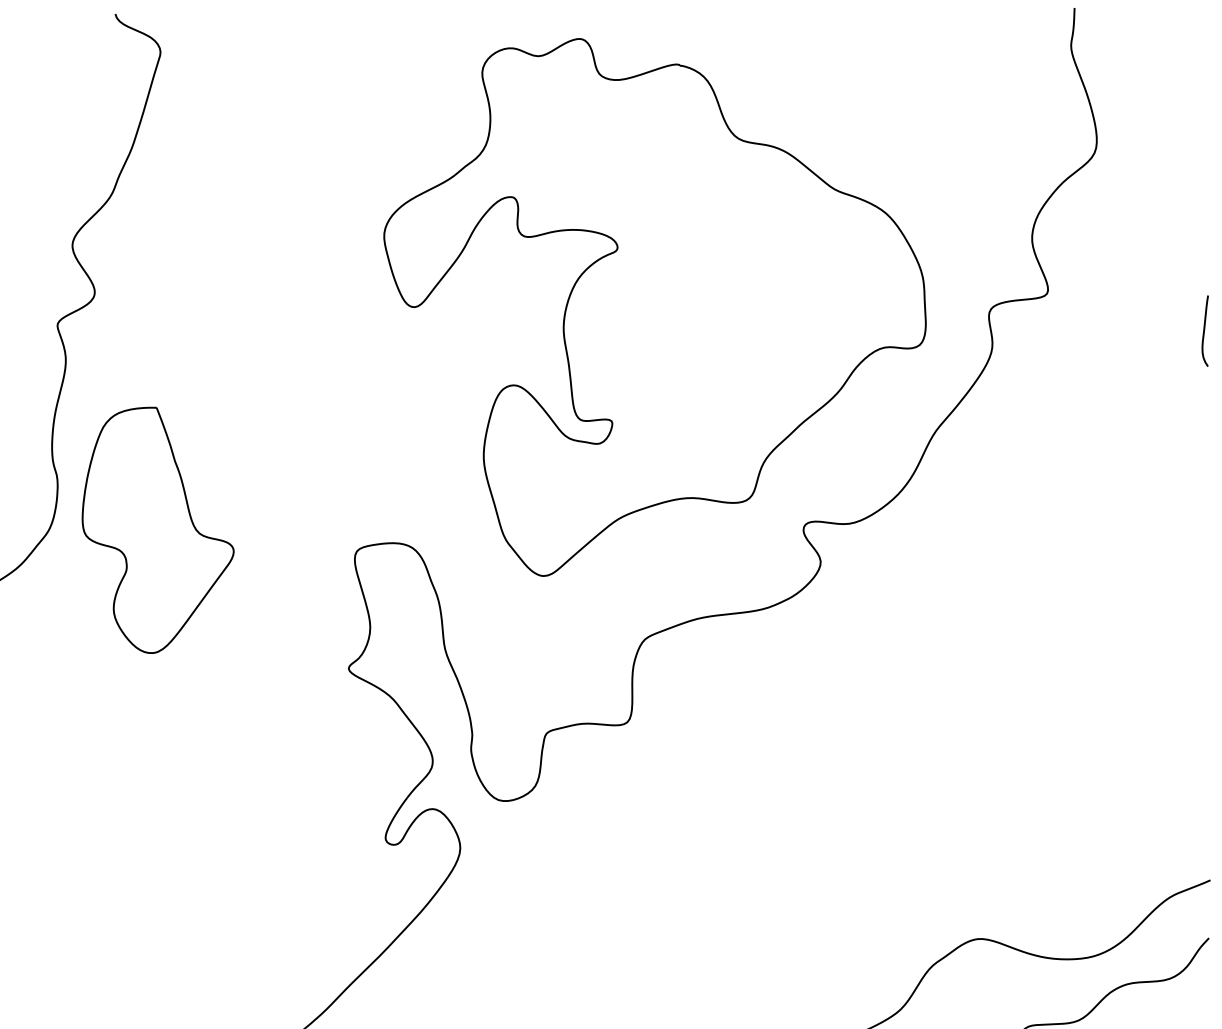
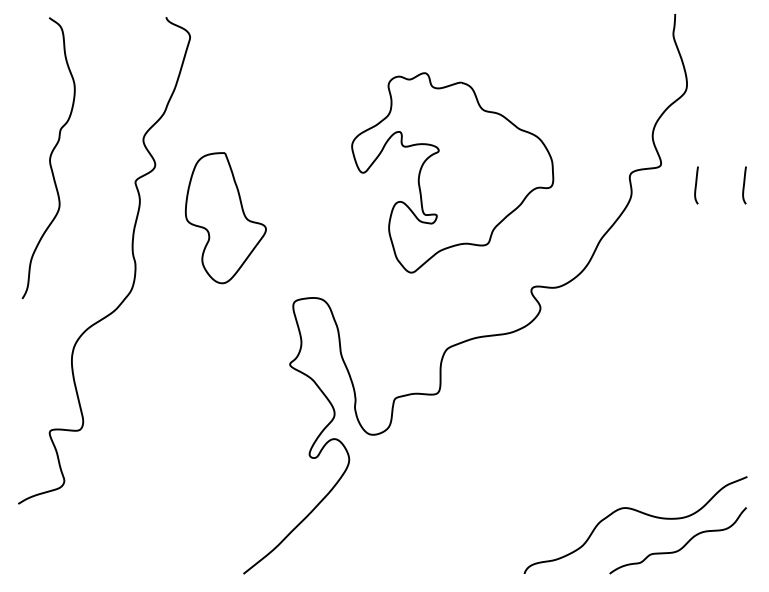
part: (654, 306) -> (452, 172), size x0.7
curve: (1114, 331) -> (696, 185), added
part: (157, 530) -> (225, 218), moved

